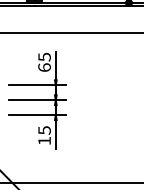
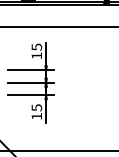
text: (44, 67) -> (36, 55), 65 -> 15

